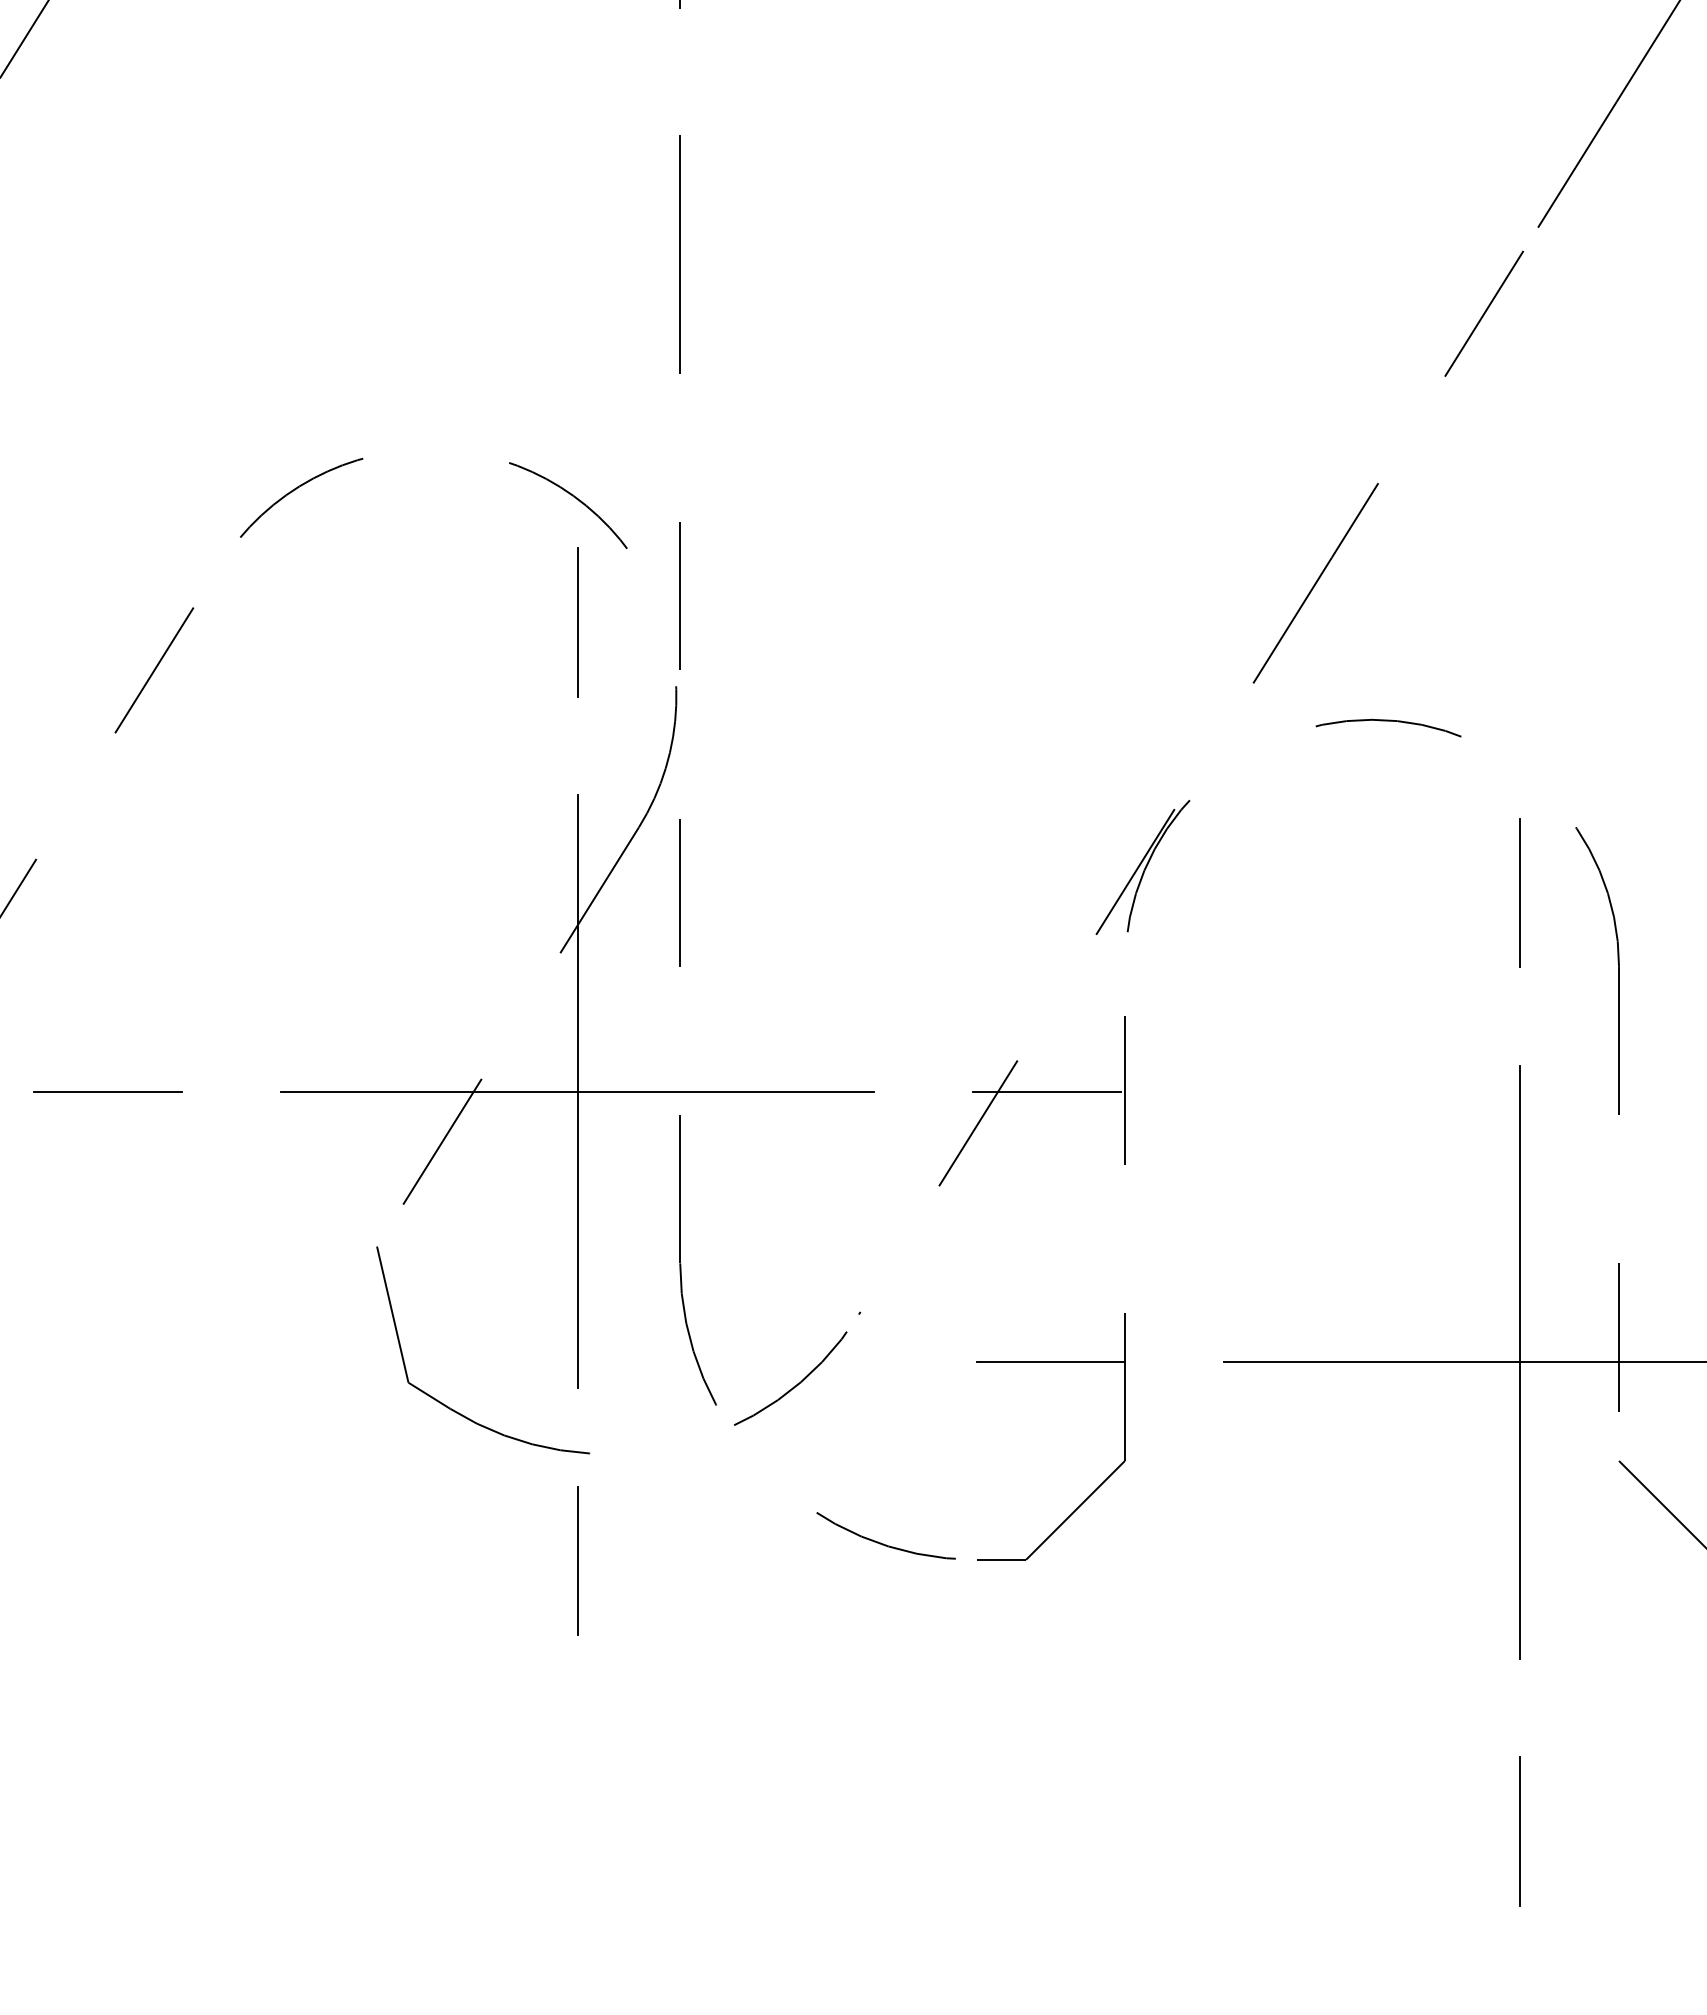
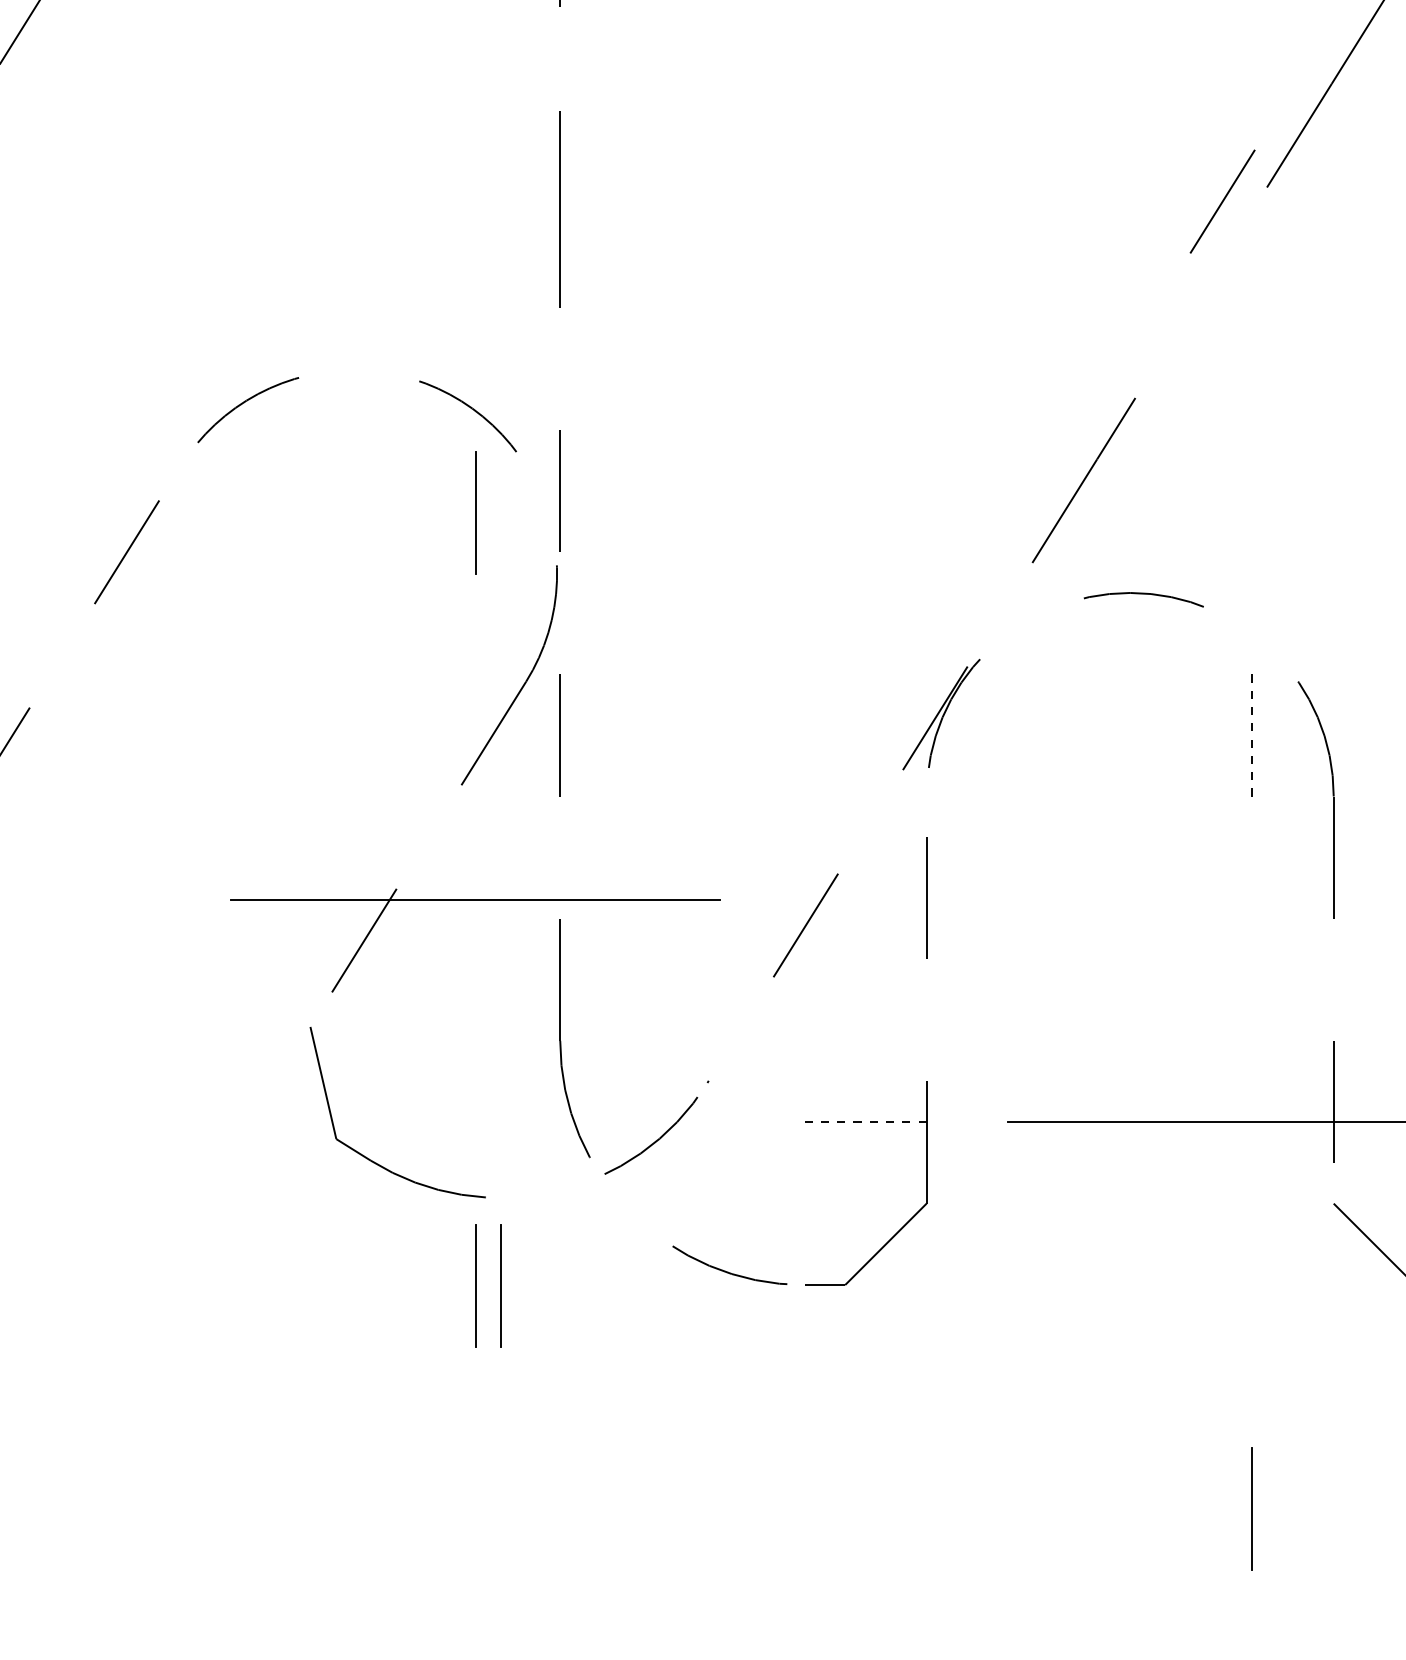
line: (1484, 313) -> (1222, 201), moved
line: (1520, 892) -> (1252, 735), solid -> dashed
line: (108, 1091) -> (89, 899), removed
line: (577, 1091) -> (475, 899), removed
line: (1046, 1091) -> (862, 899), removed
line: (1520, 1361) -> (1252, 1121), removed
line: (1050, 1362) -> (865, 1122), solid -> dashed
line: (608, 1560) -> (501, 1285), added

